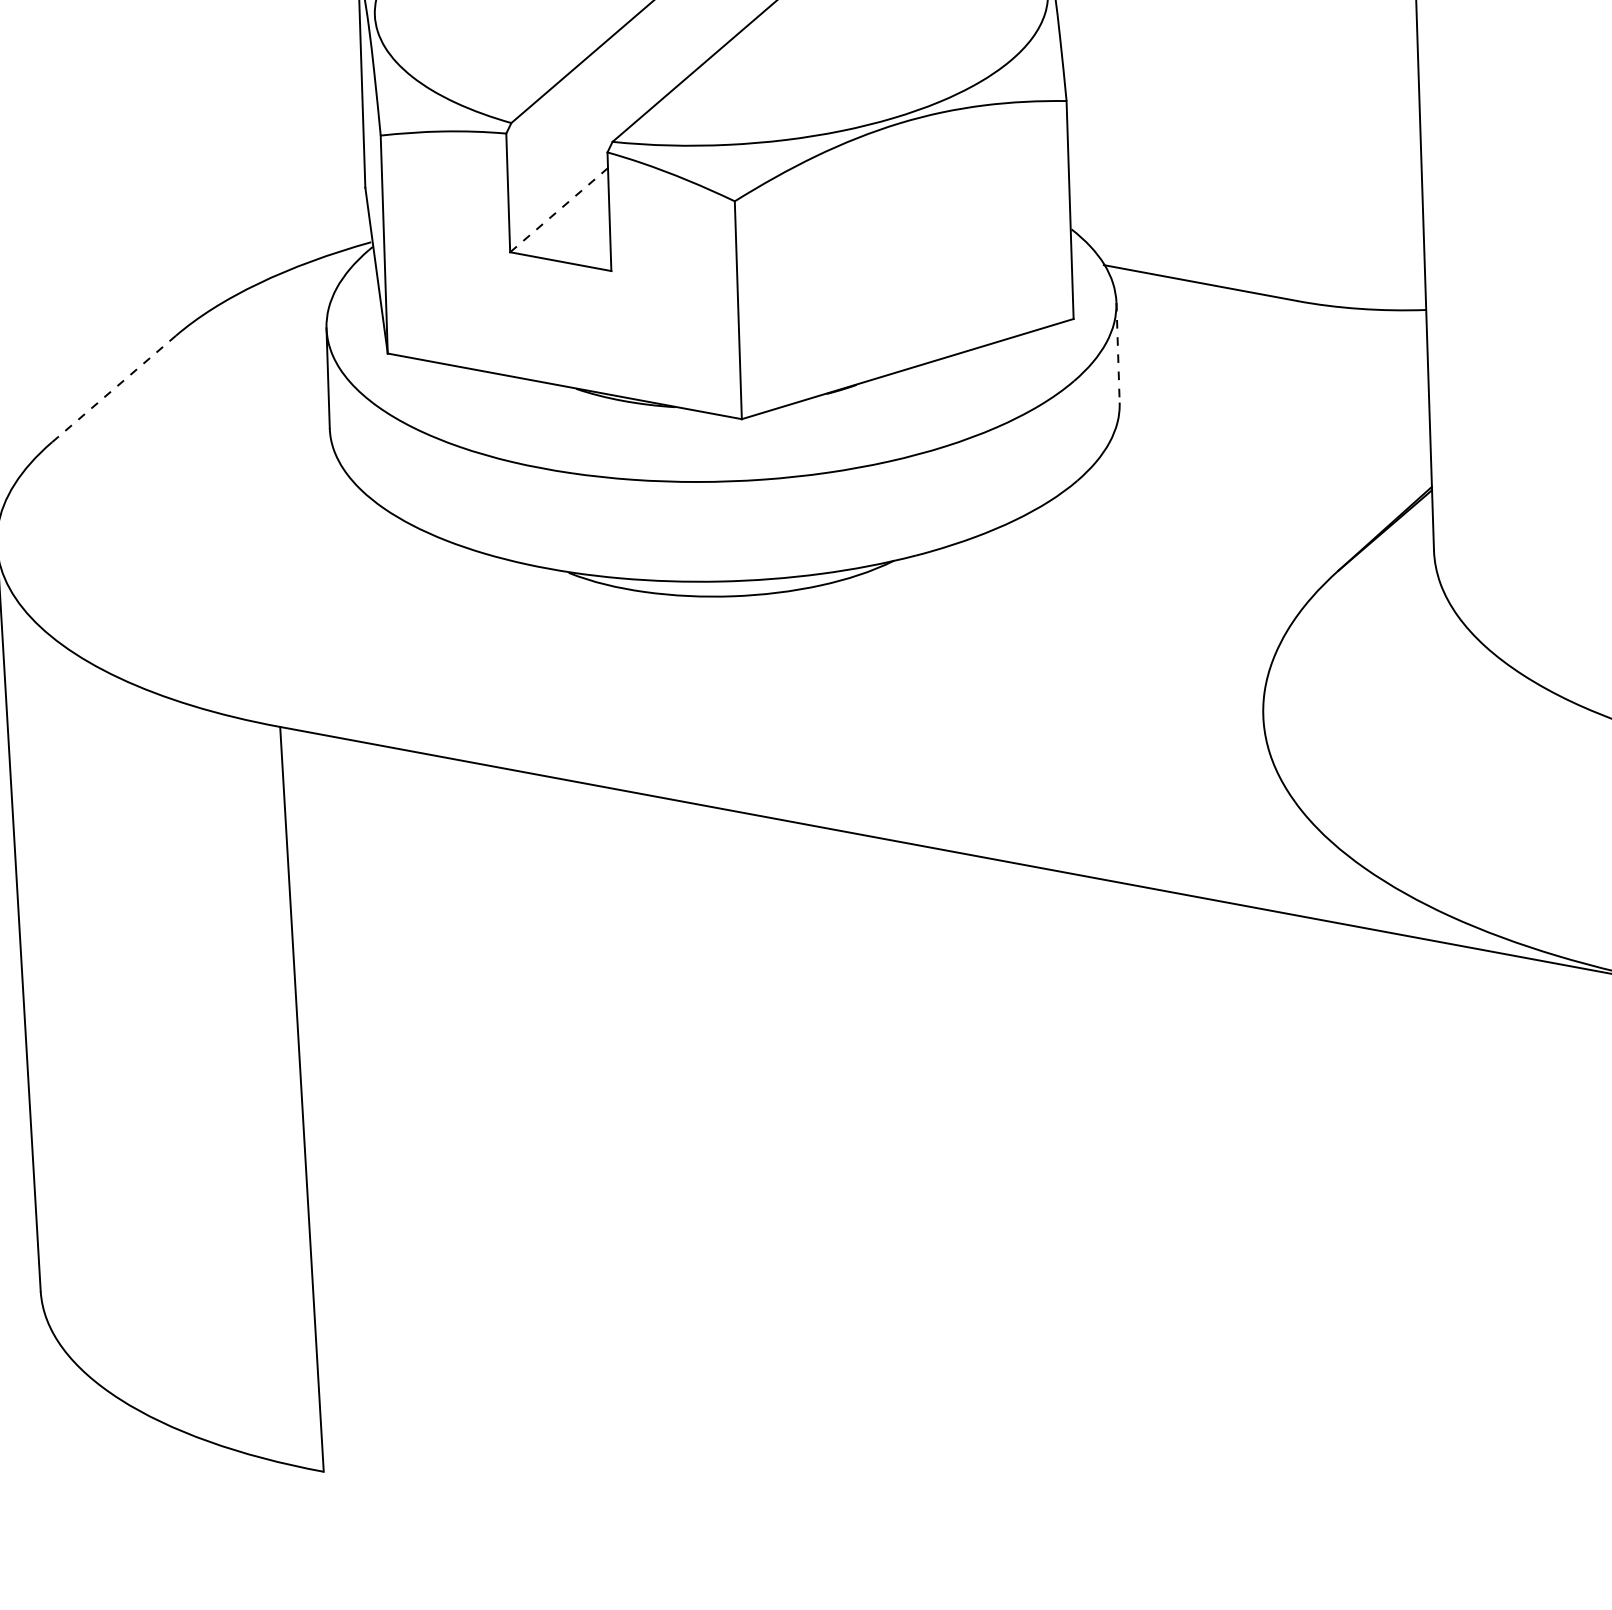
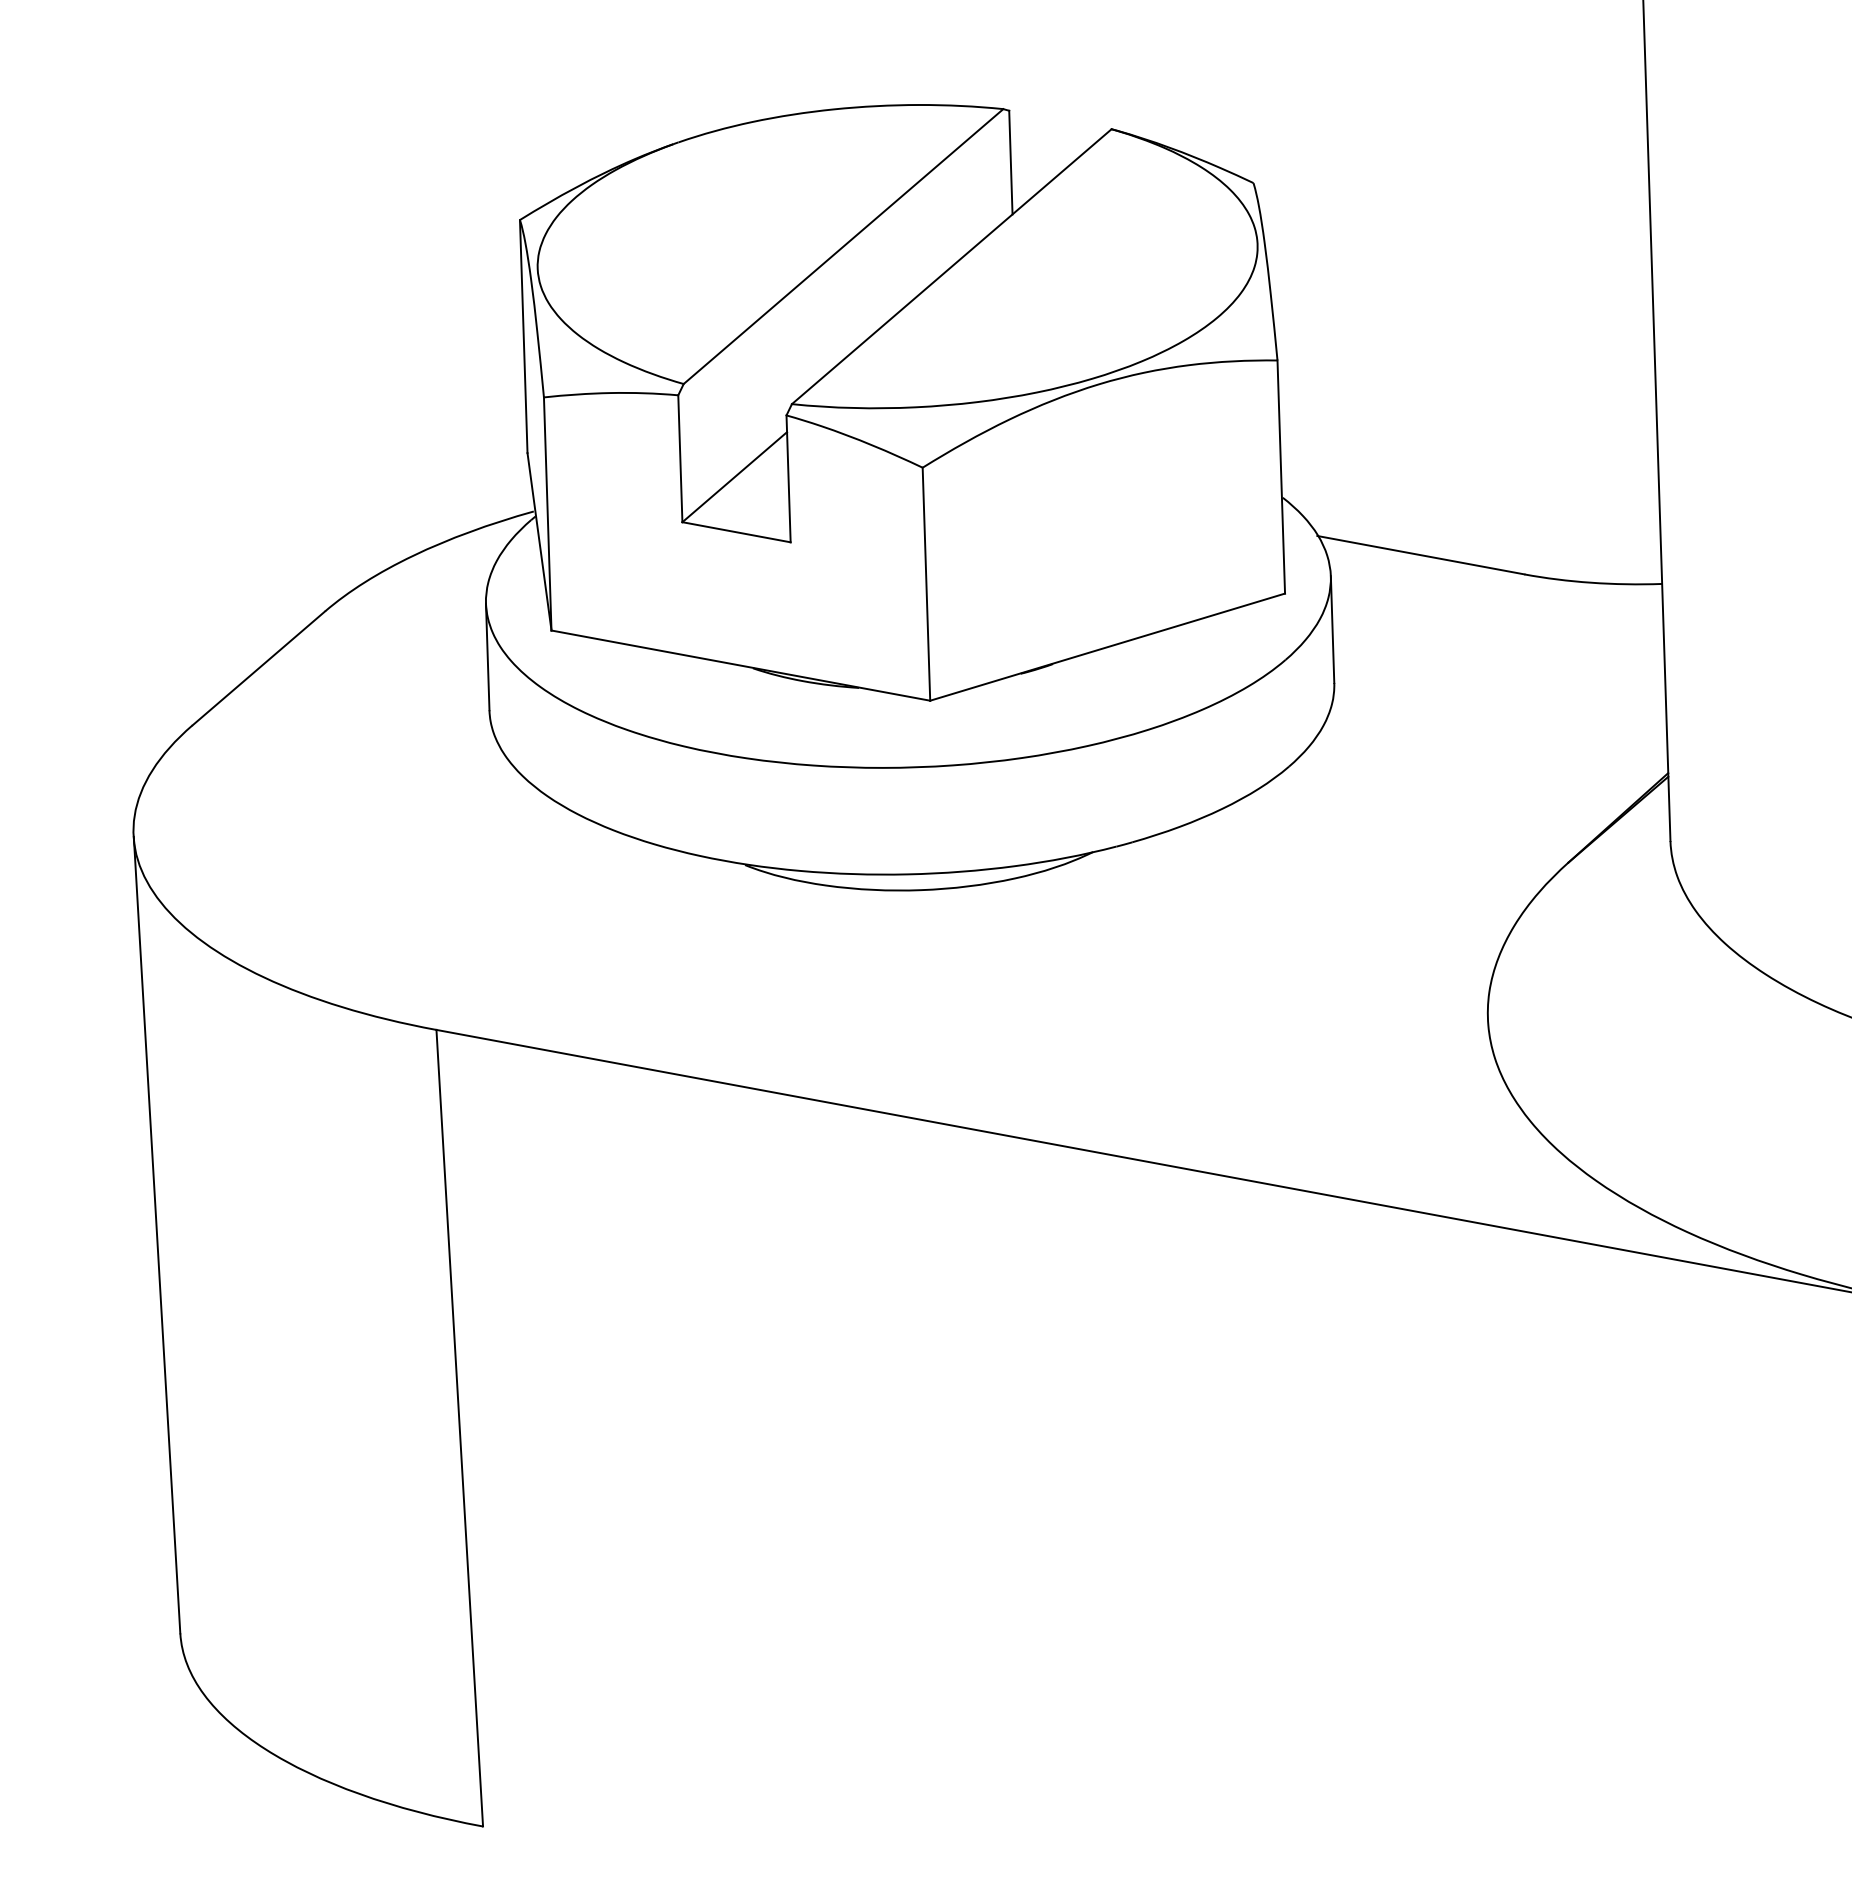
line: (558, 210) -> (734, 477), dashed -> solid
line: (1118, 353) -> (1332, 630), dashed -> solid
line: (114, 389) -> (259, 668), dashed -> solid

